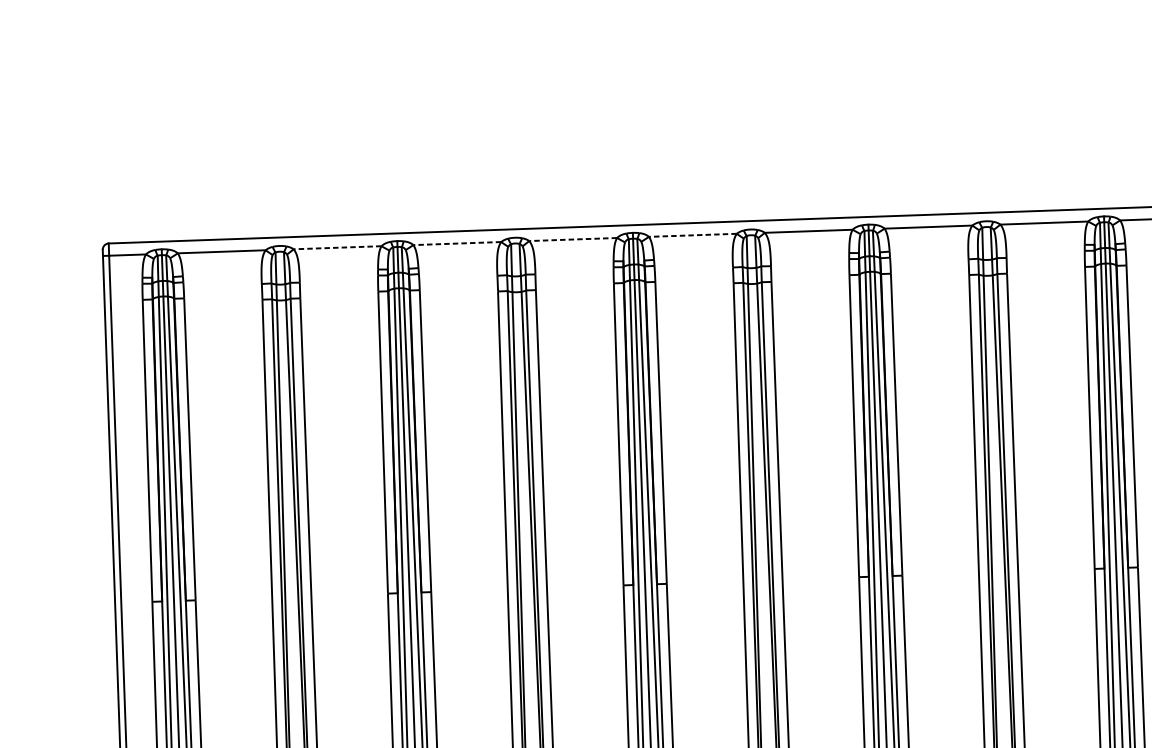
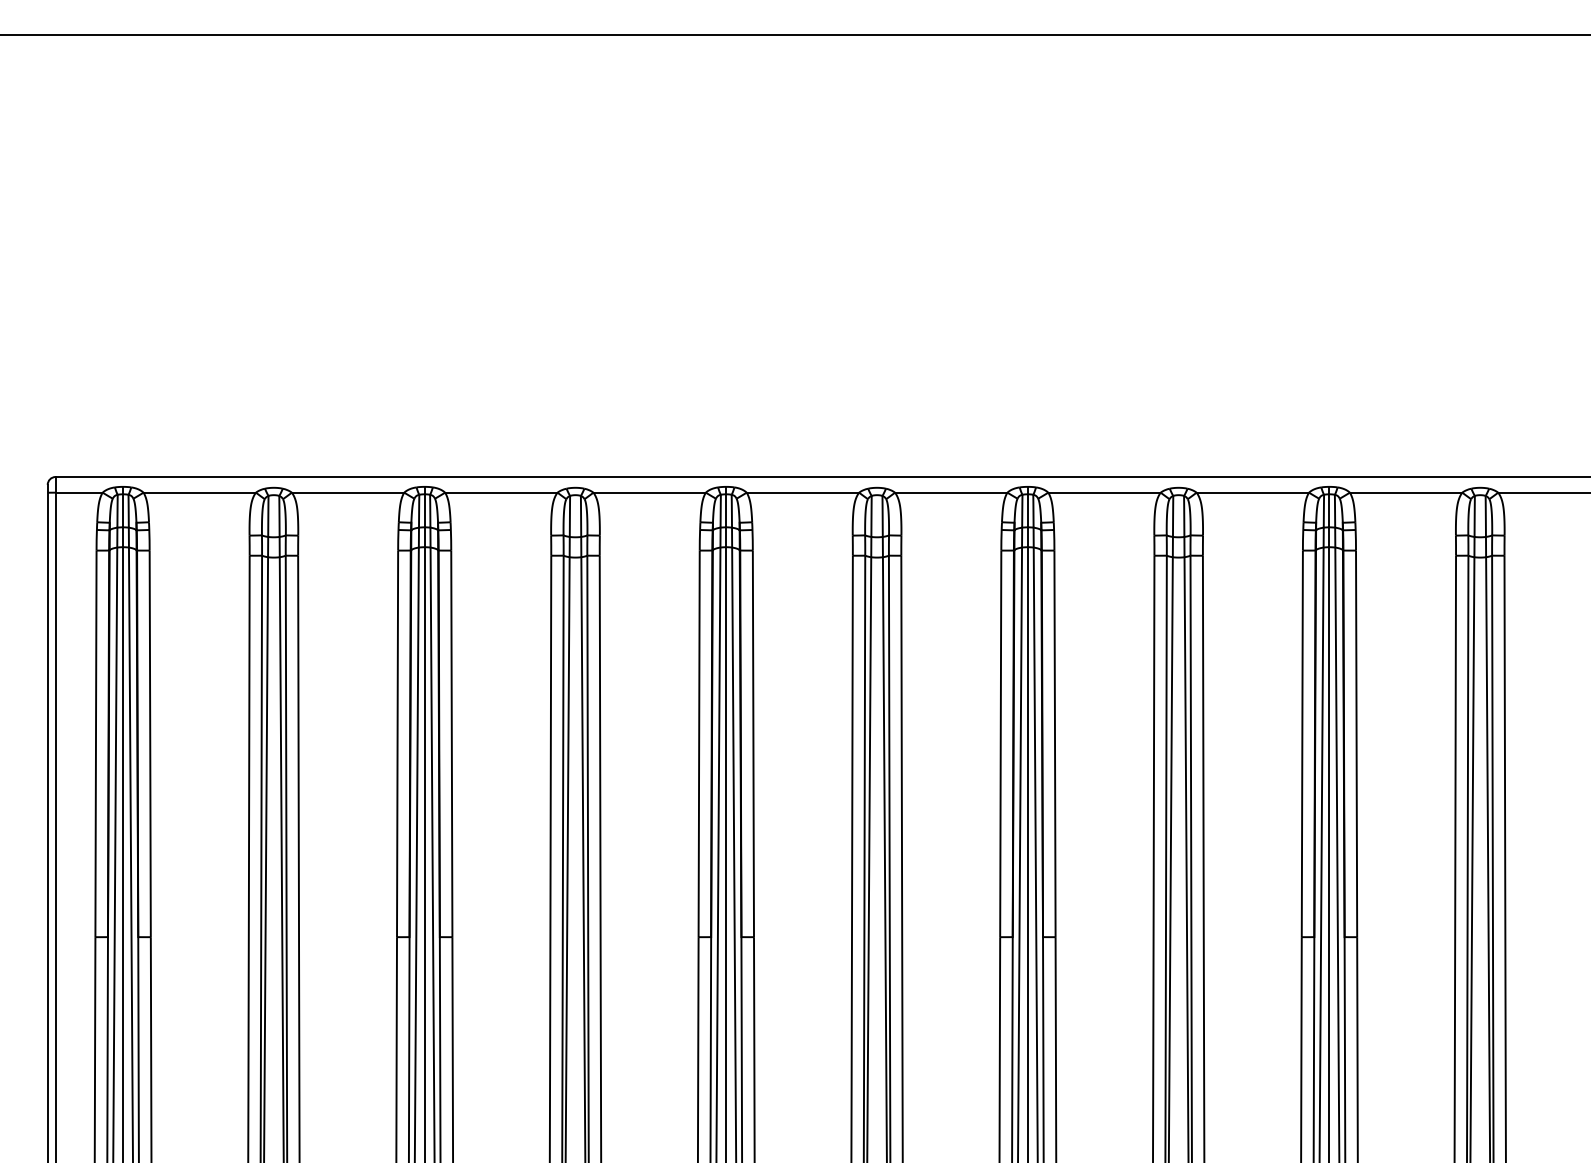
line: (692, 235) -> (802, 492), dashed -> solid
line: (573, 239) -> (649, 492), dashed -> solid
line: (456, 243) -> (500, 492), dashed -> solid
line: (337, 247) -> (347, 492), dashed -> solid

